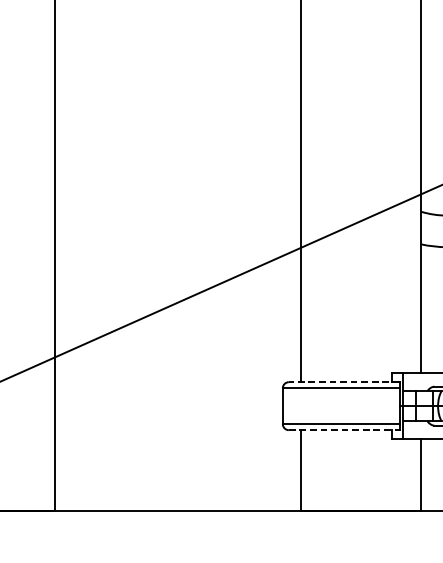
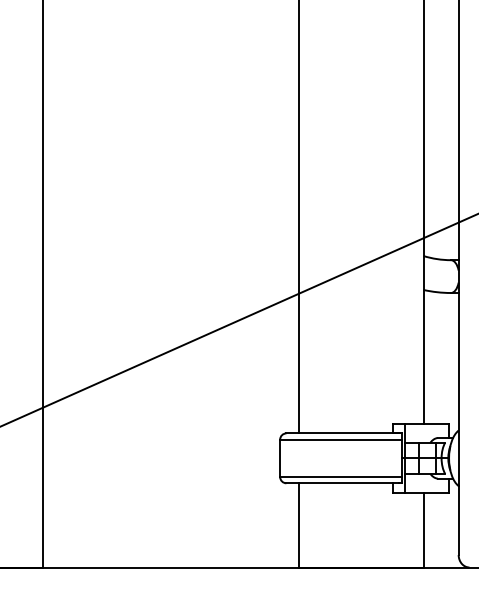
line: (344, 382) -> (344, 433), dashed -> solid
line: (343, 430) -> (343, 483), dashed -> solid

